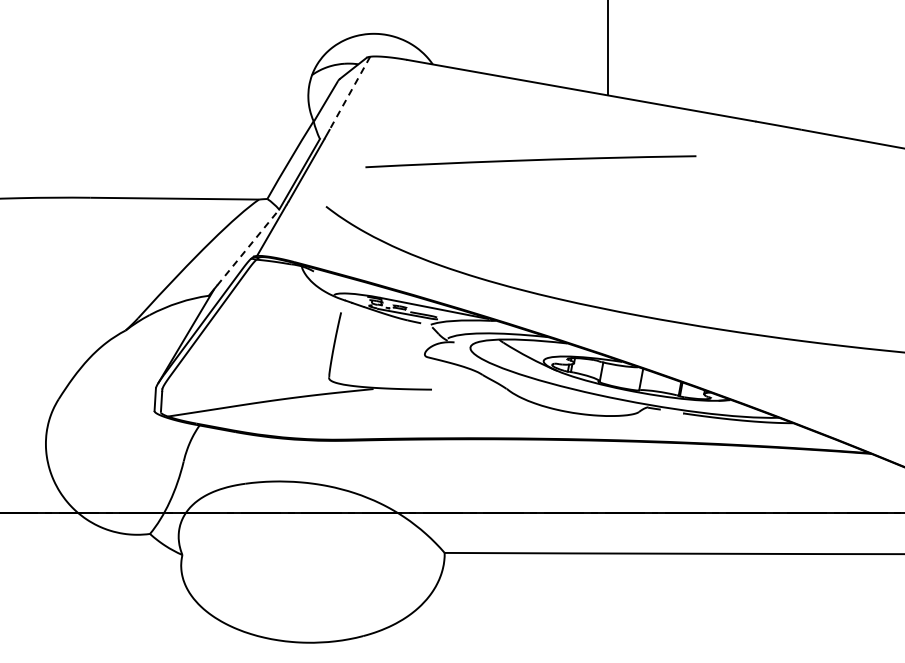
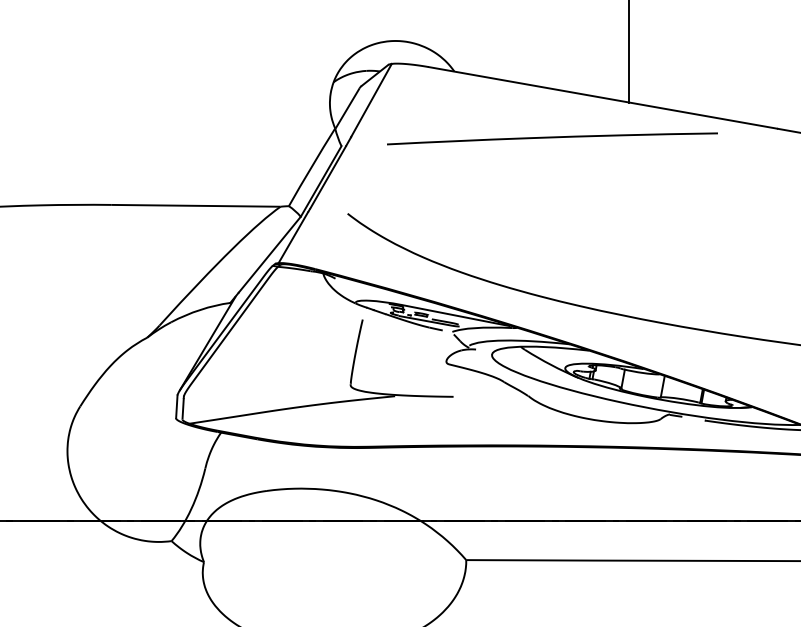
line: (349, 93) -> (371, 100), dashed -> solid
curve: (530, 161) -> (552, 138), moved
line: (248, 247) -> (270, 254), dashed -> solid

